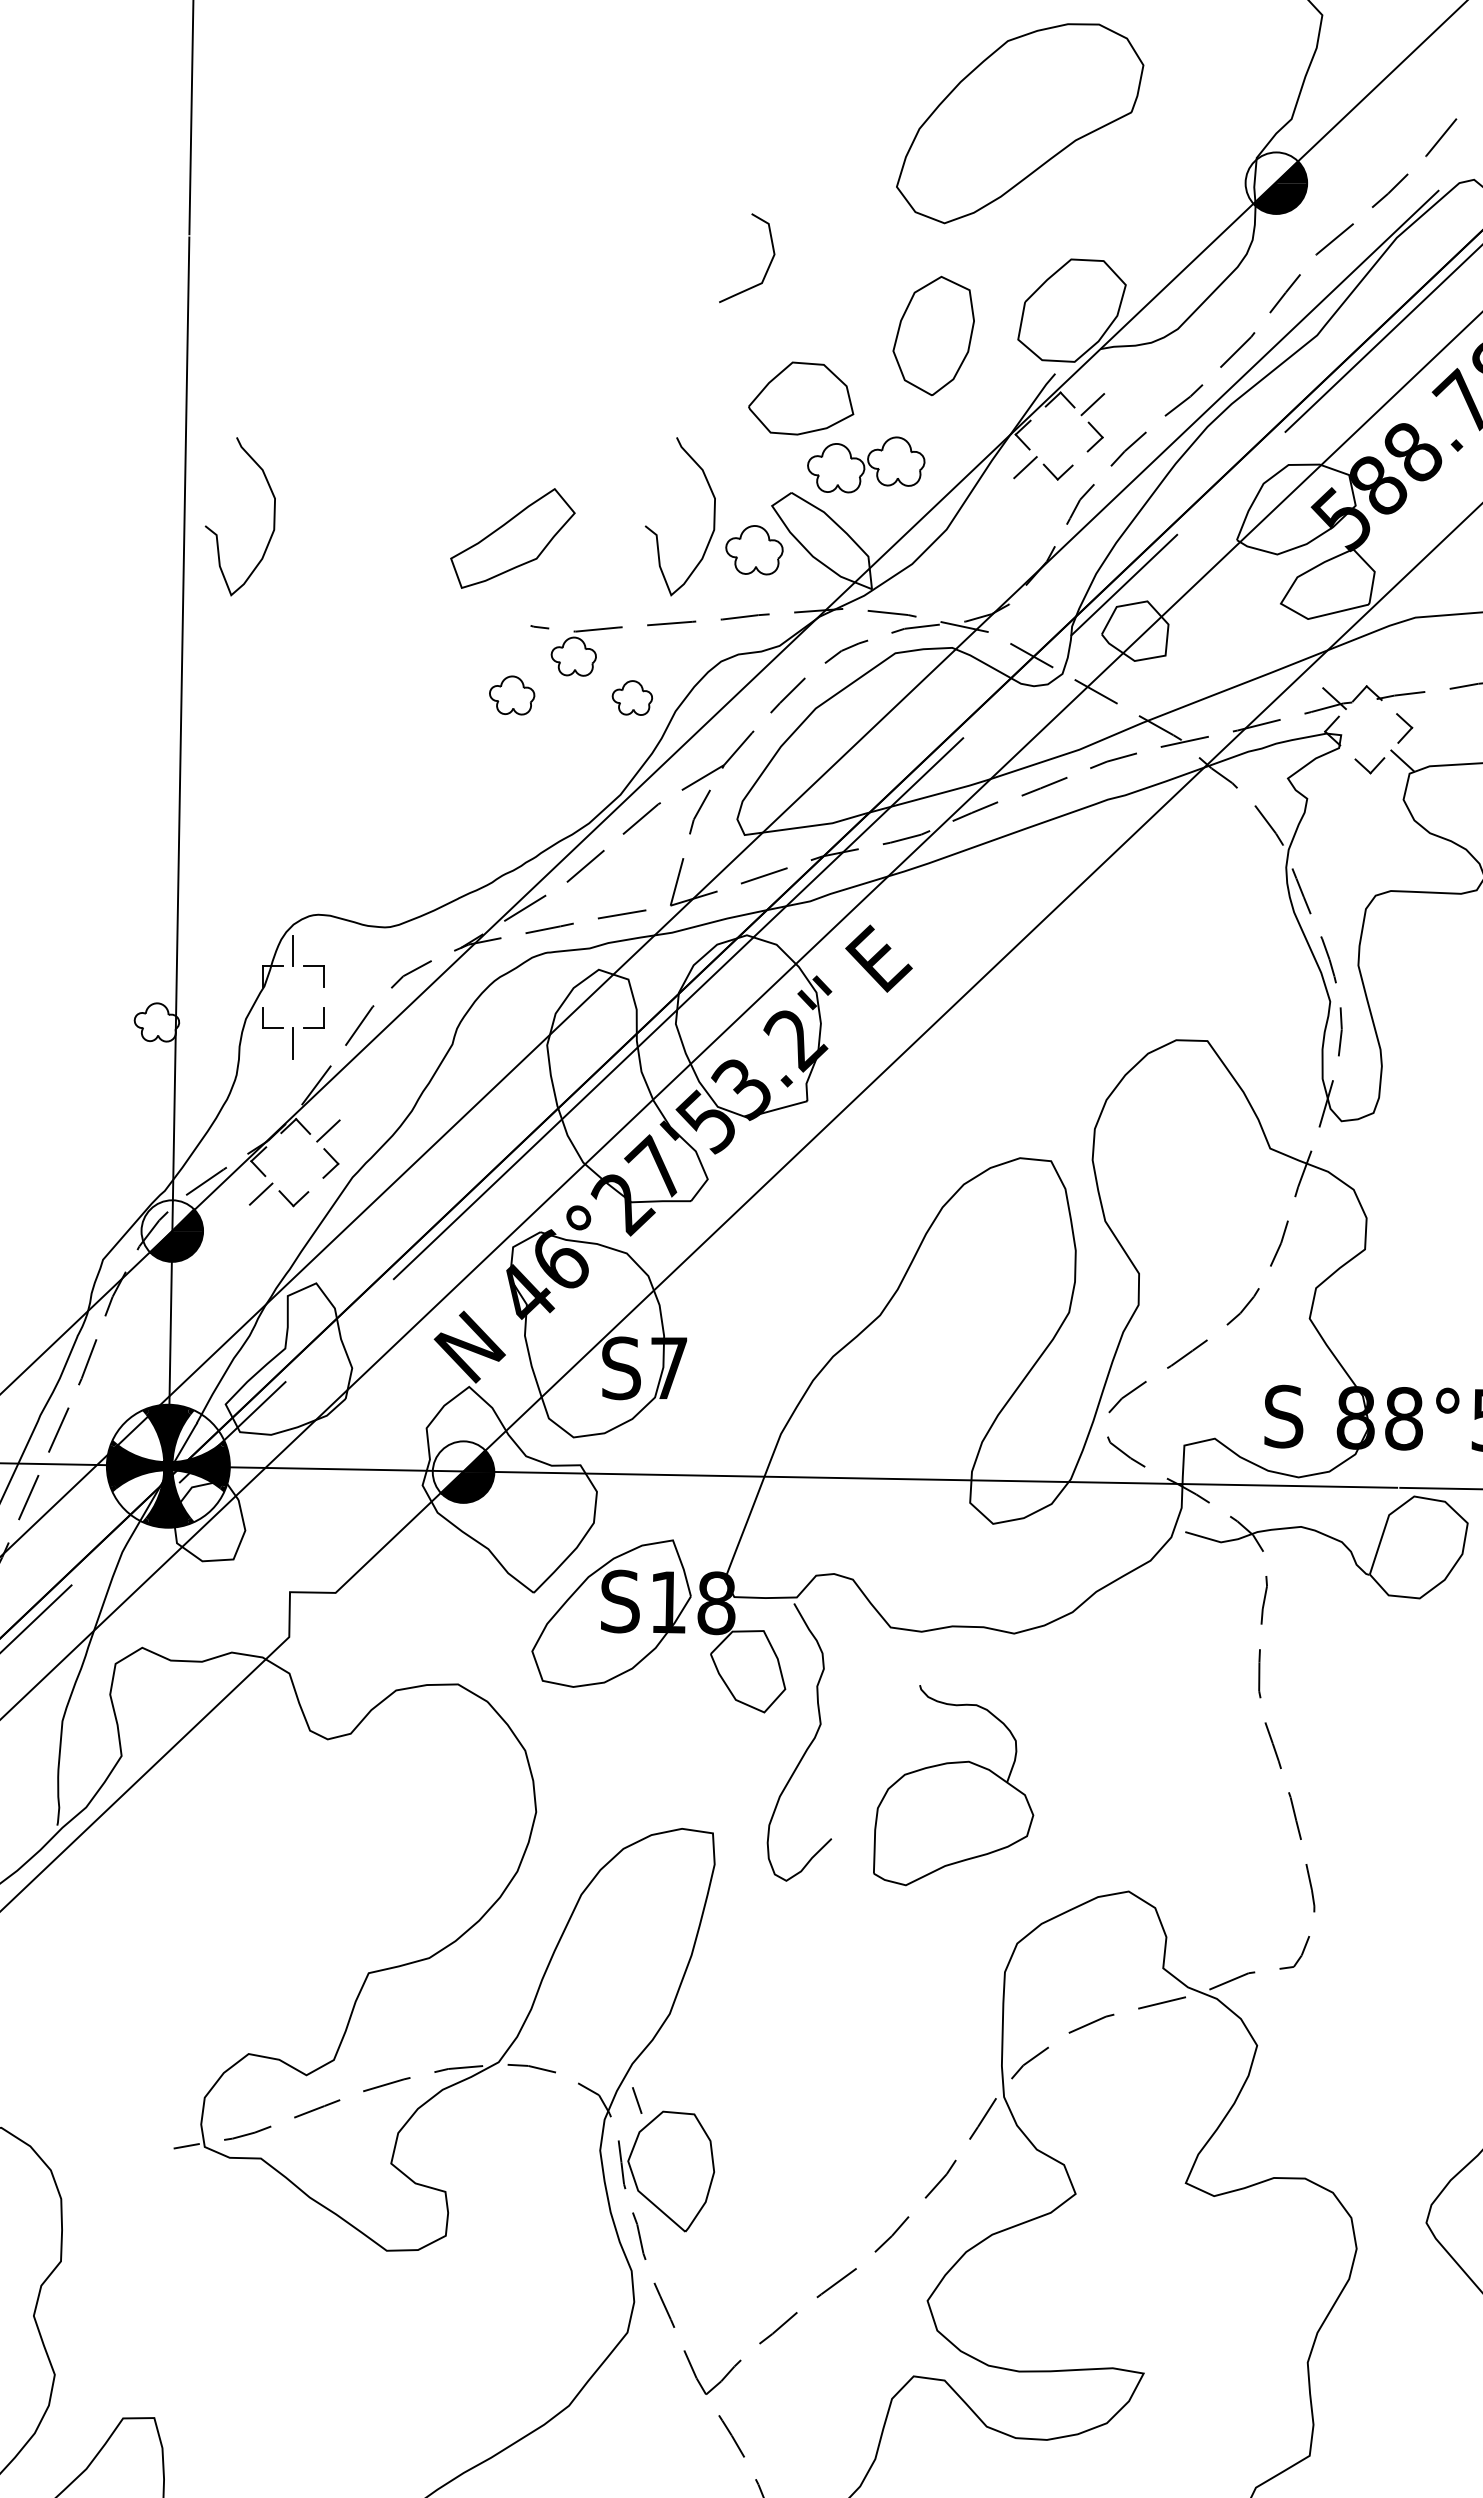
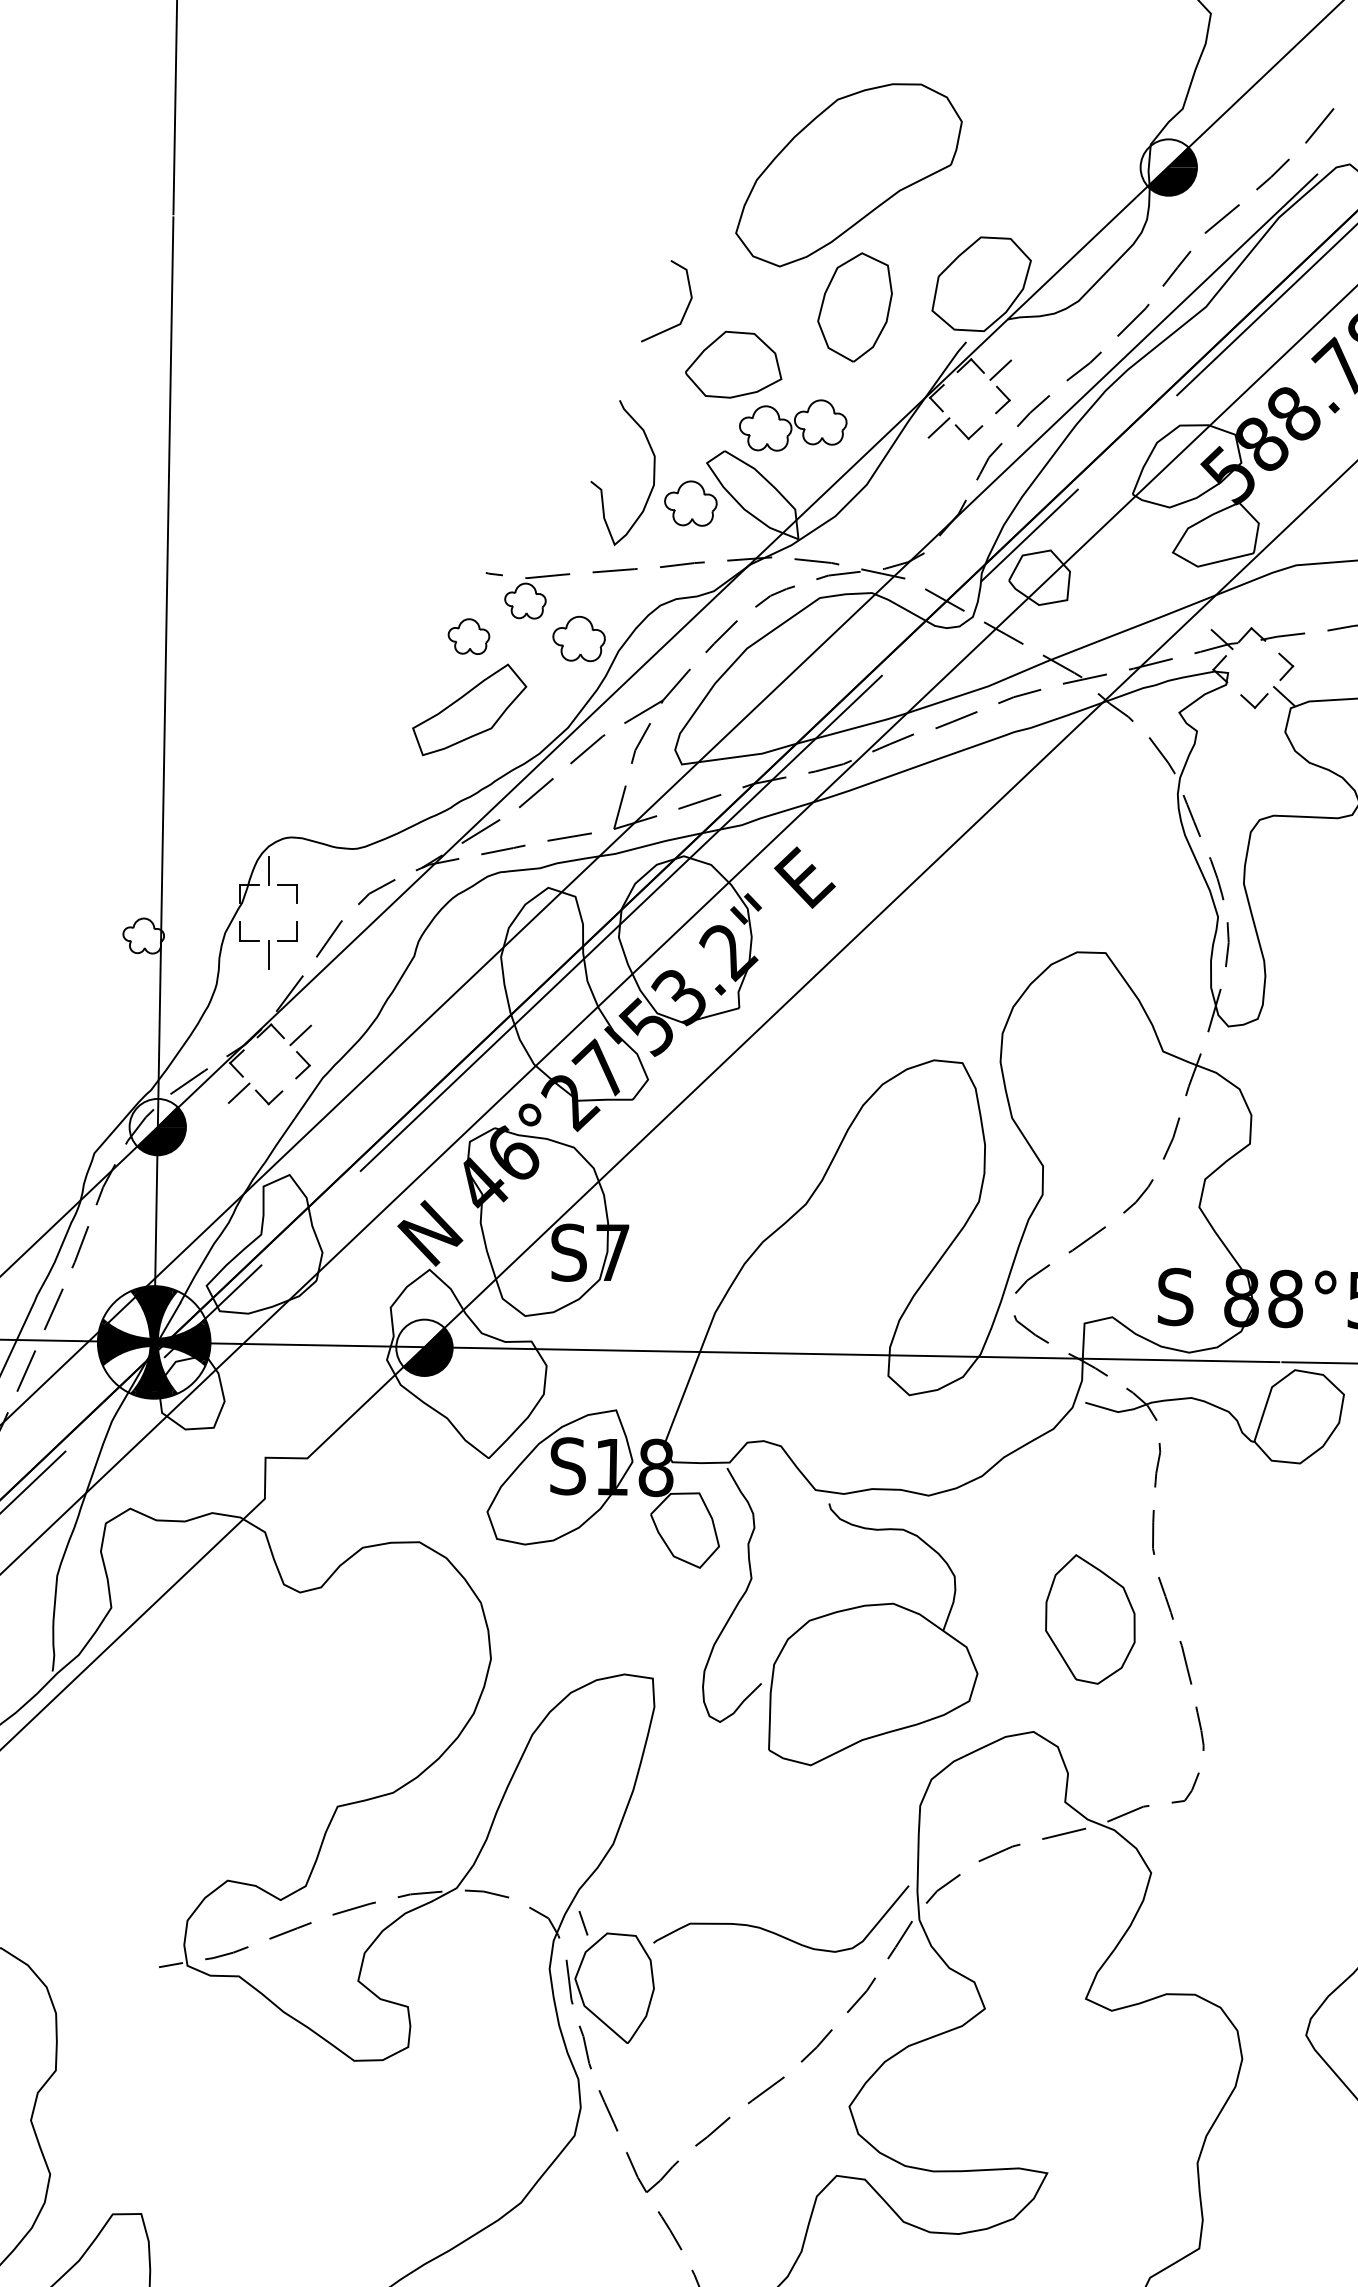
part: (1020, 123) -> (849, 175), moved
curve: (767, 267) -> (685, 309), moved
curve: (217, 534) -> (199, 489), removed
part: (512, 538) -> (469, 709), moved
part: (632, 697) -> (579, 638), size x1.43
part: (1190, 1768) -> (1090, 1619), added
part: (953, 1785) -> (873, 1634), size x1.43
curve: (846, 2110) -> (775, 1932), added

